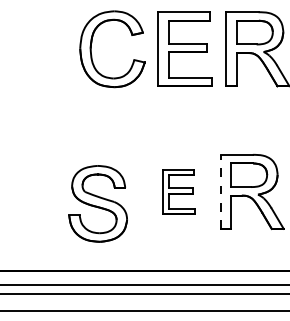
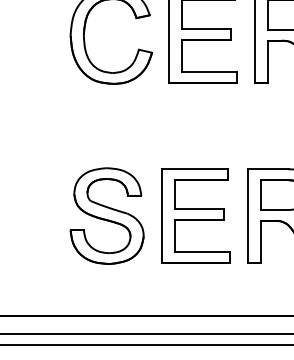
part: (178, 191) -> (194, 215), size x1.67
line: (220, 191) -> (247, 215), dashed -> solid
part: (97, 203) -> (106, 215), moved

